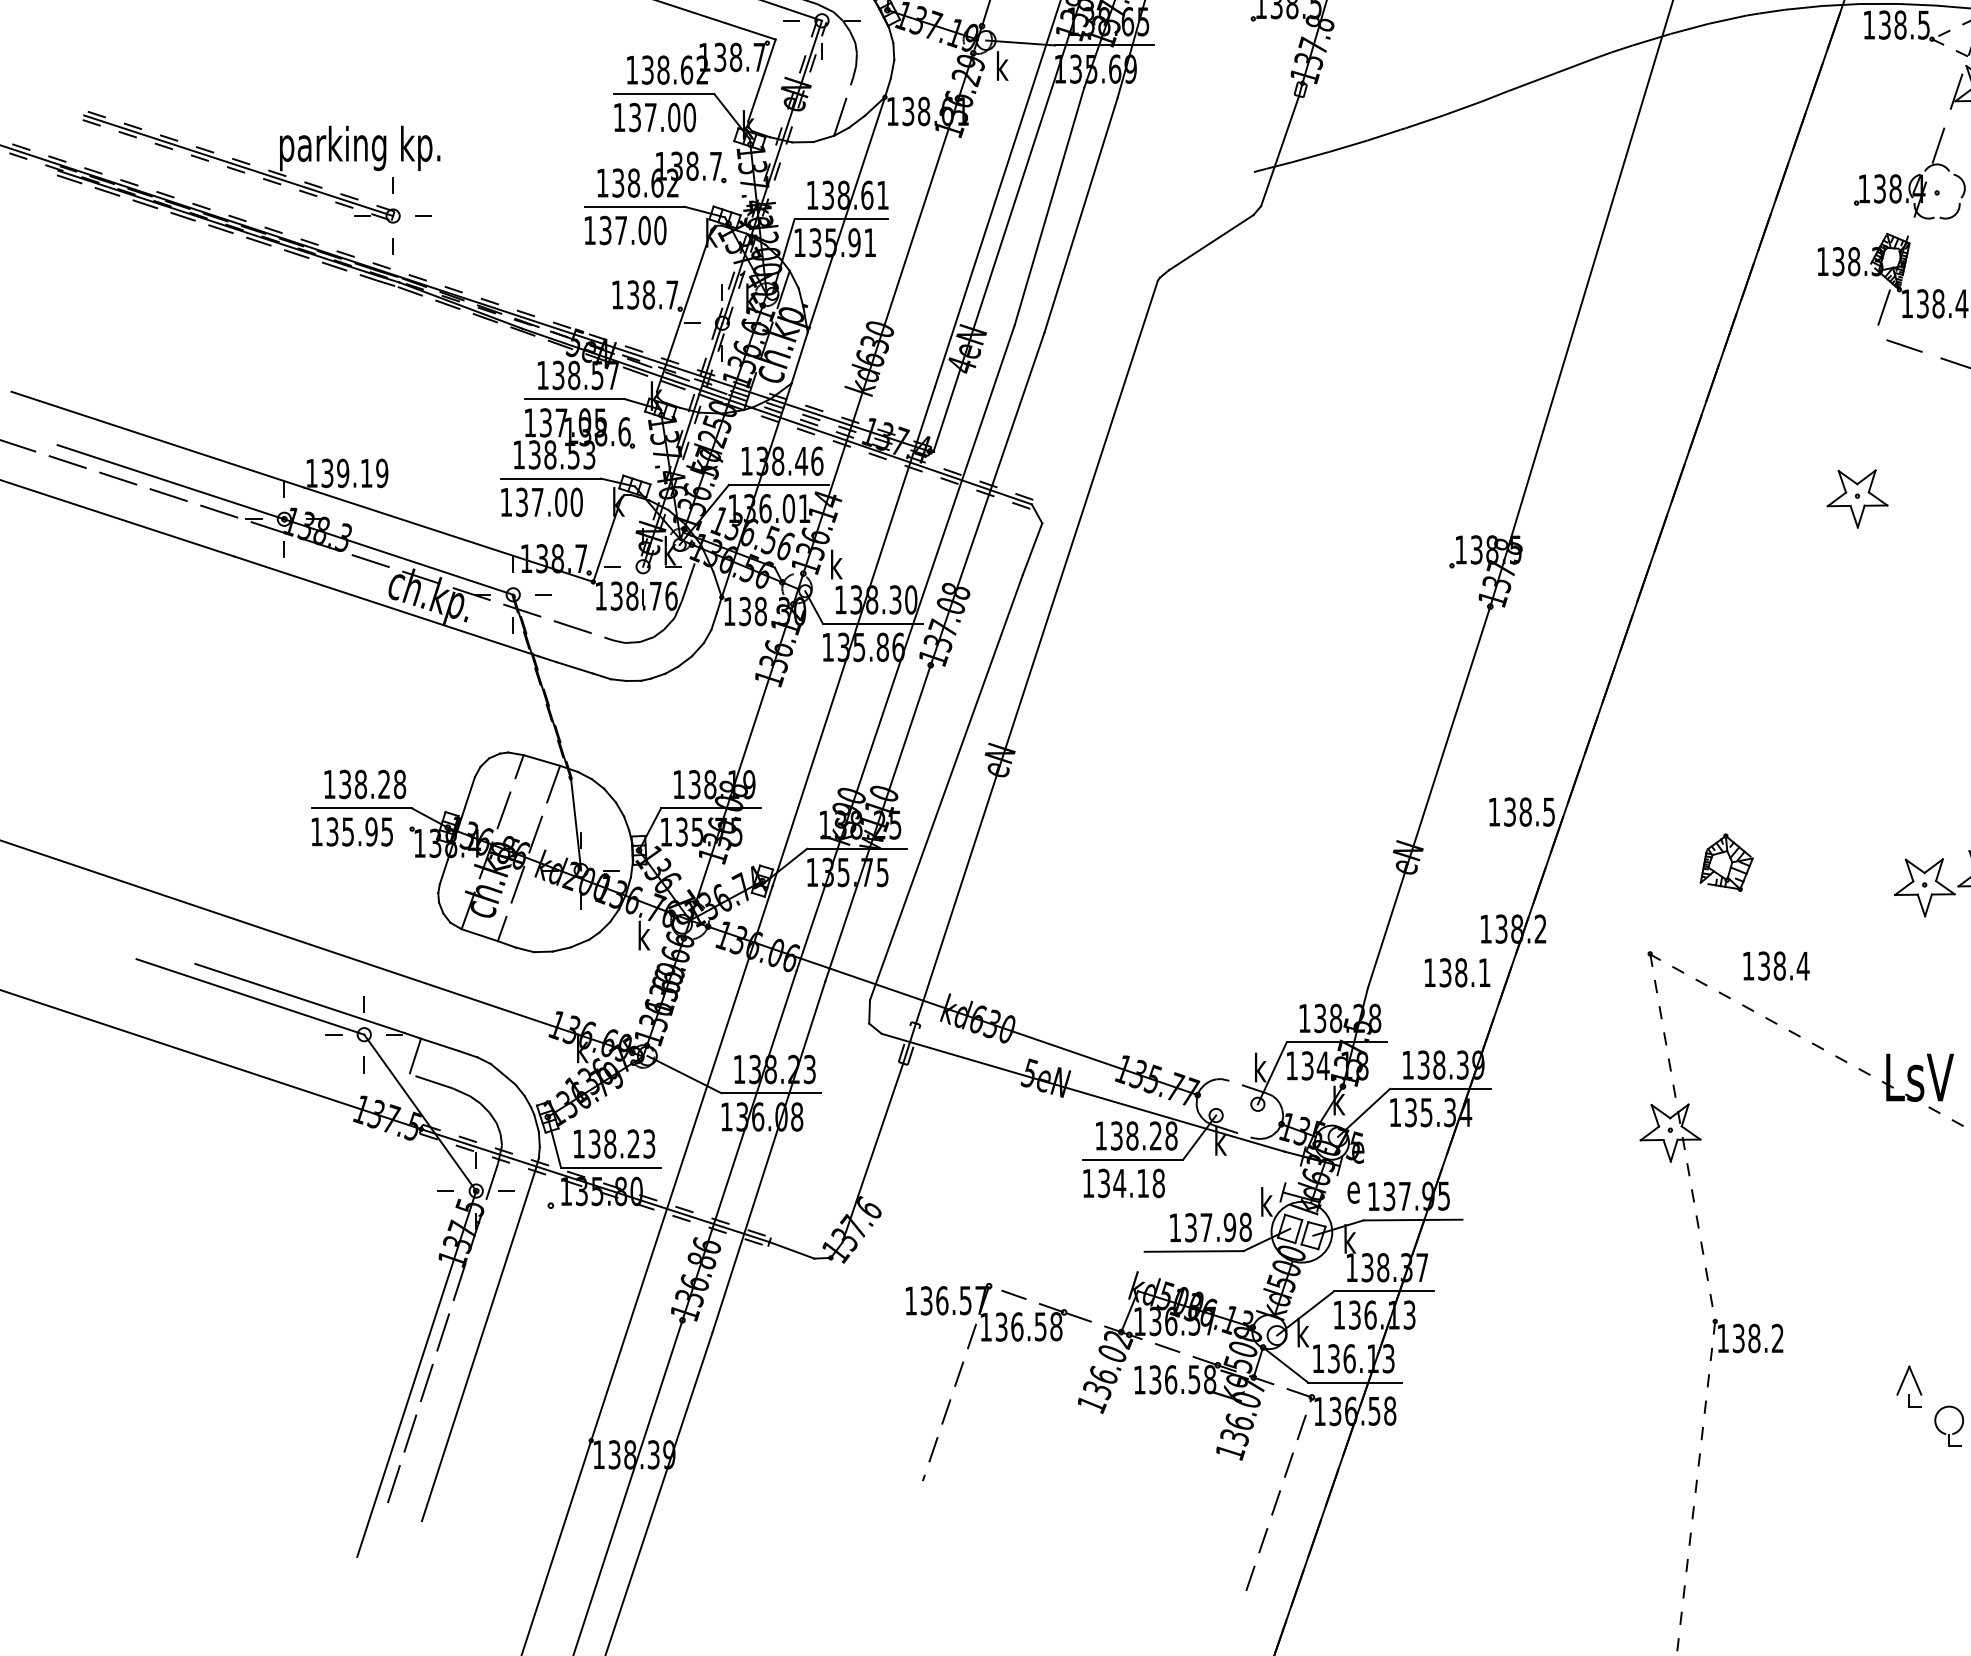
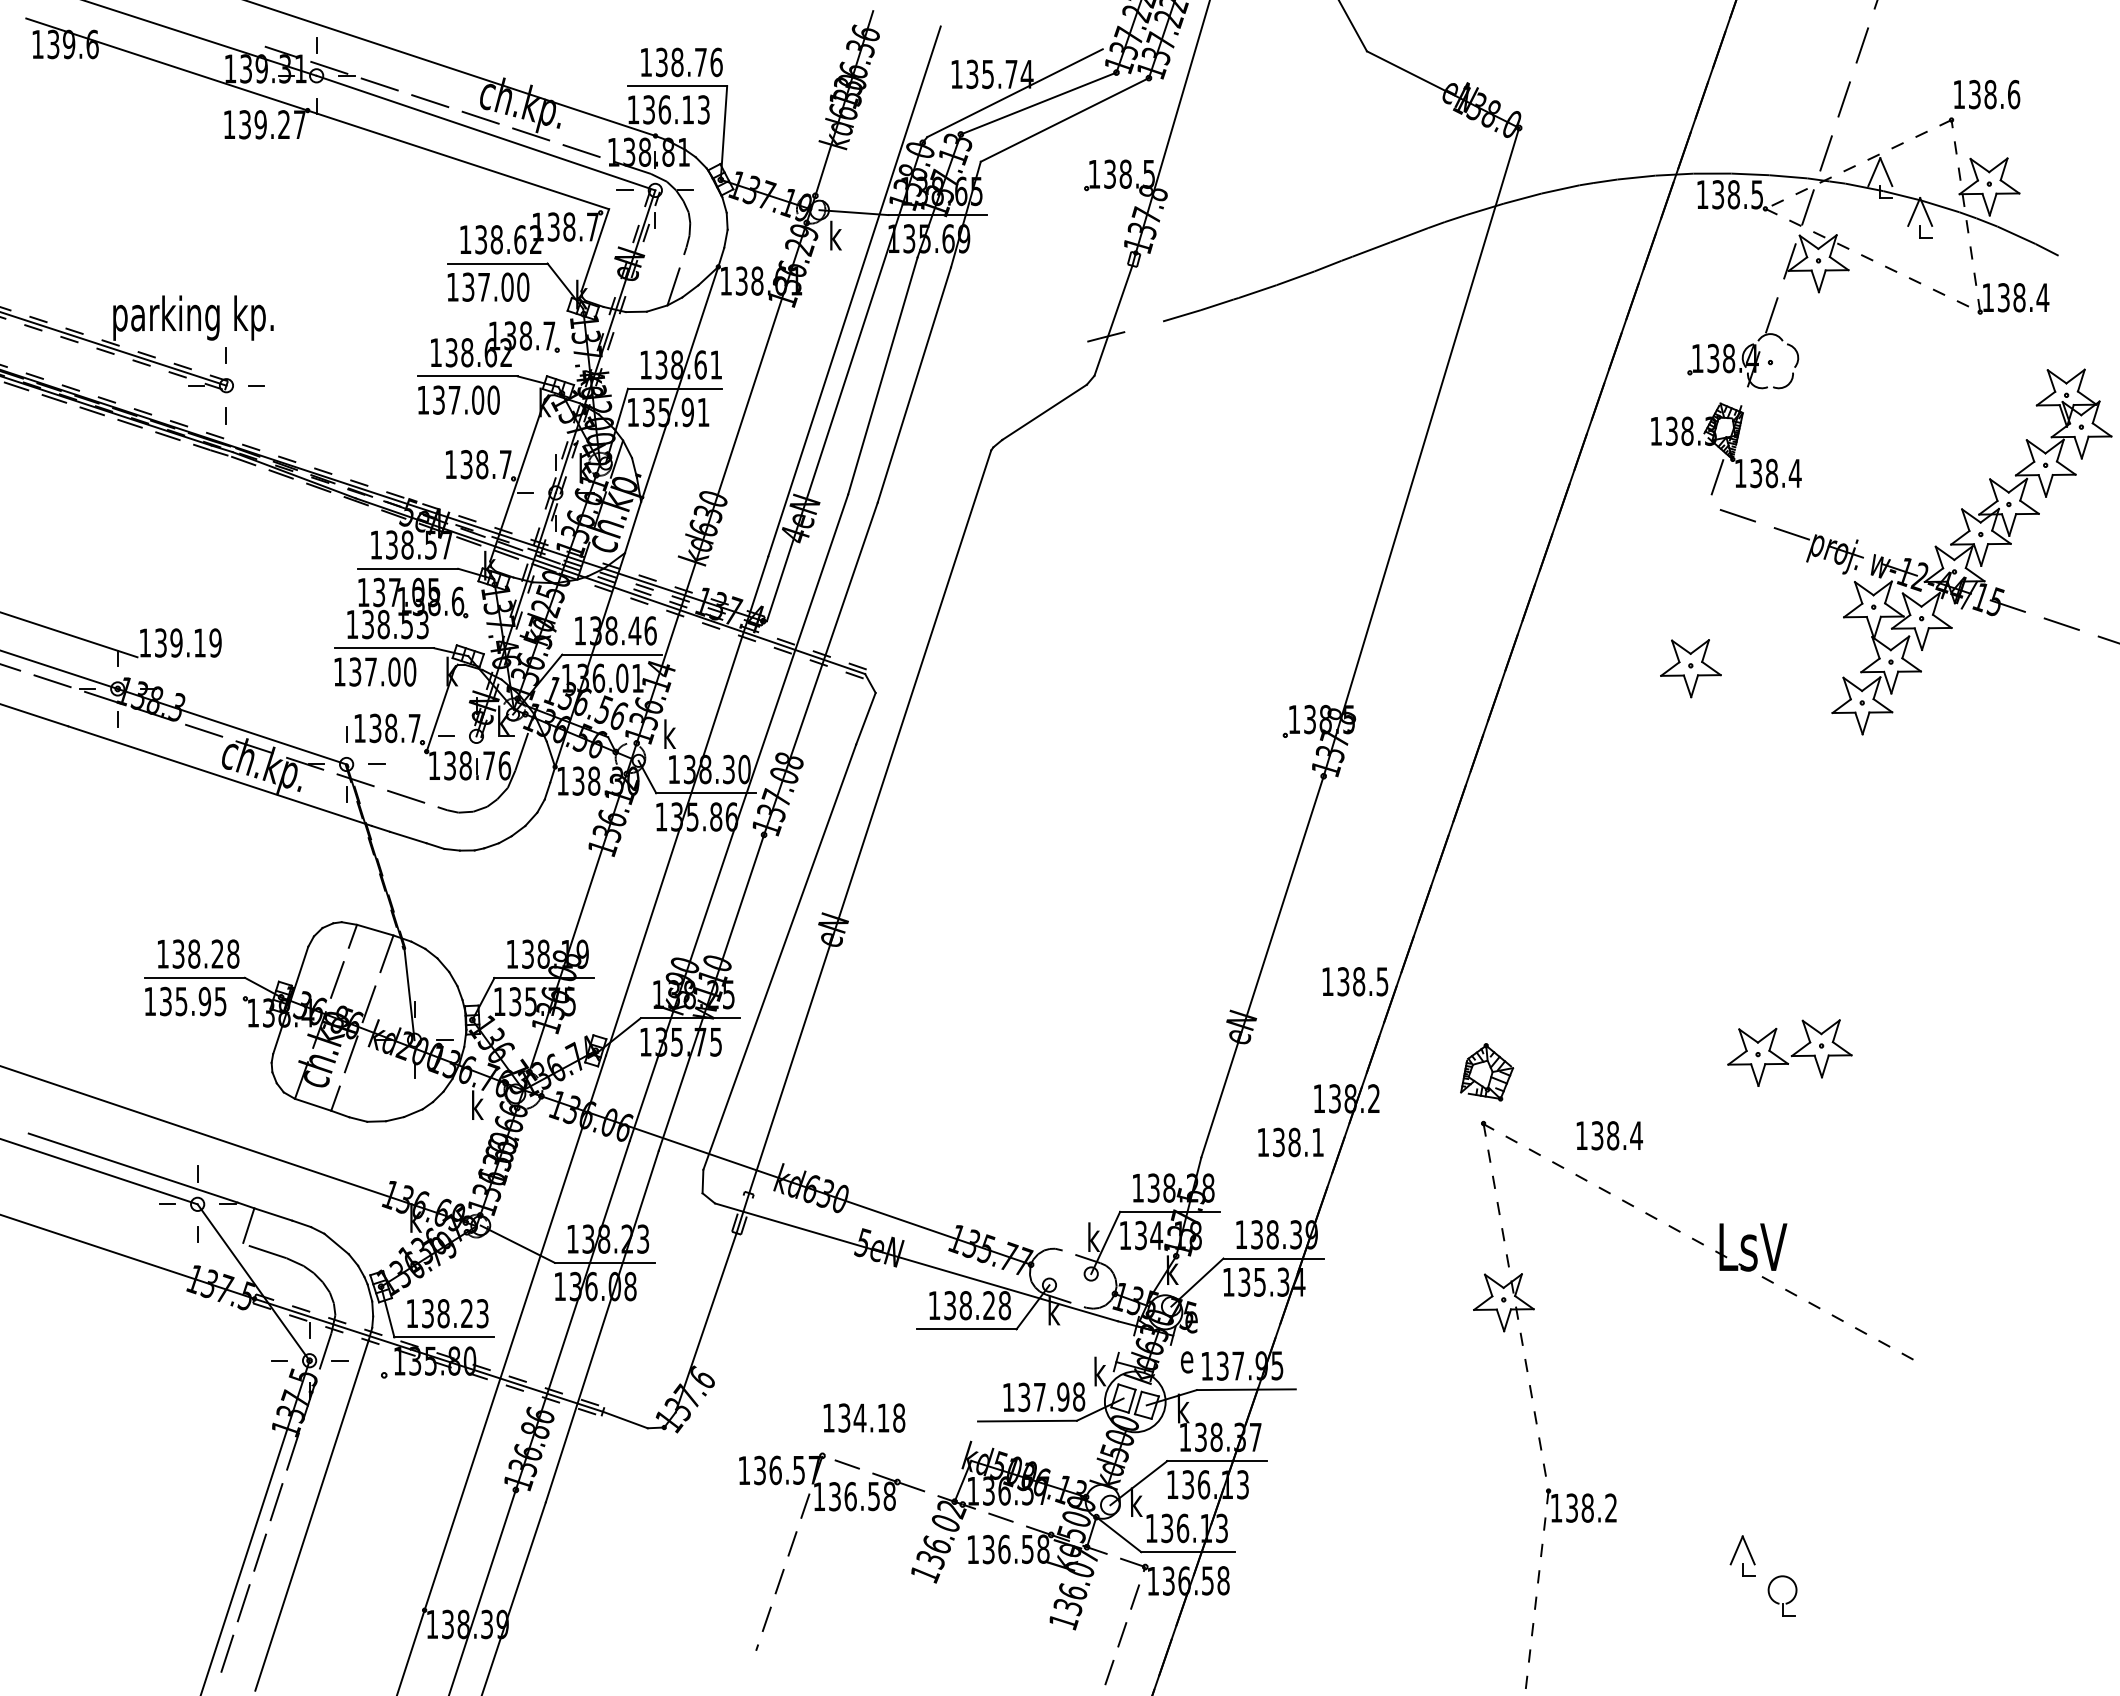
line: (1311, 156) -> (1144, 326), removed
line: (448, 534) -> (281, 704), removed
part: (1727, 862) -> (1487, 1072), moved
text: (1124, 1182) -> (864, 1417), moved

